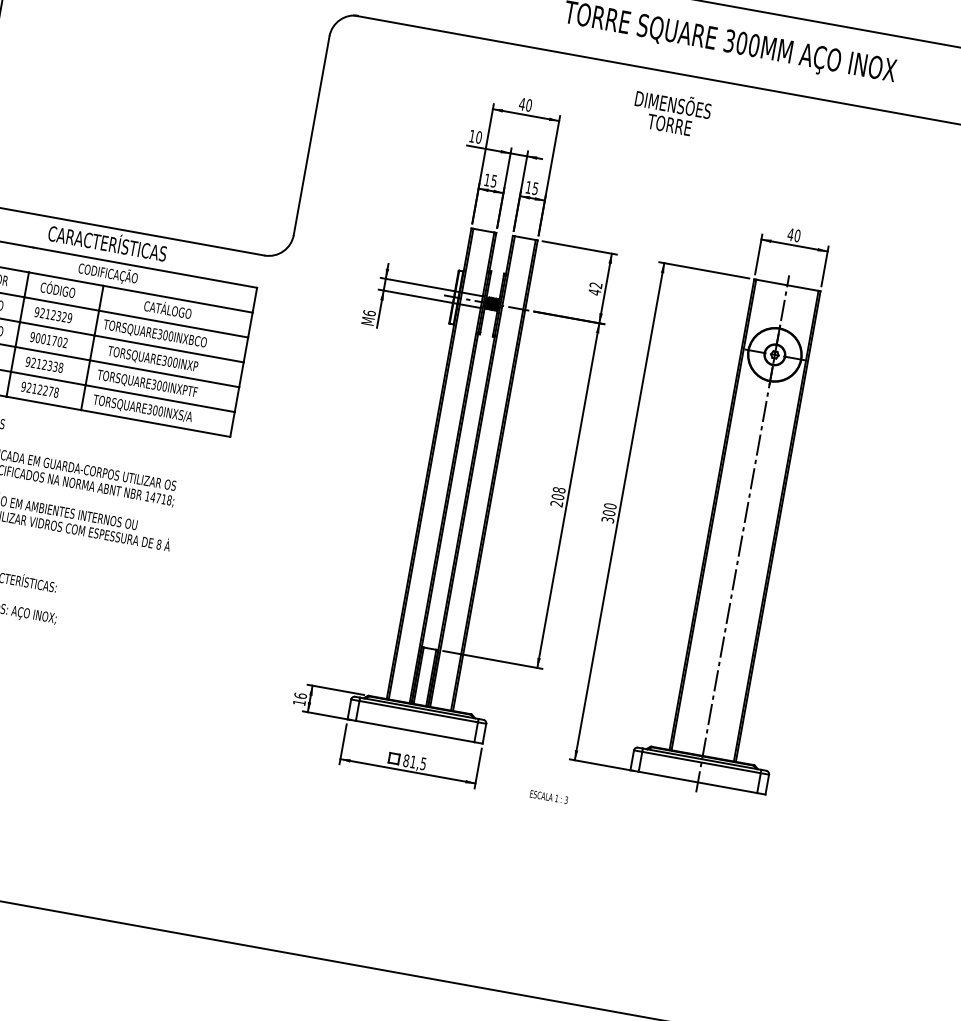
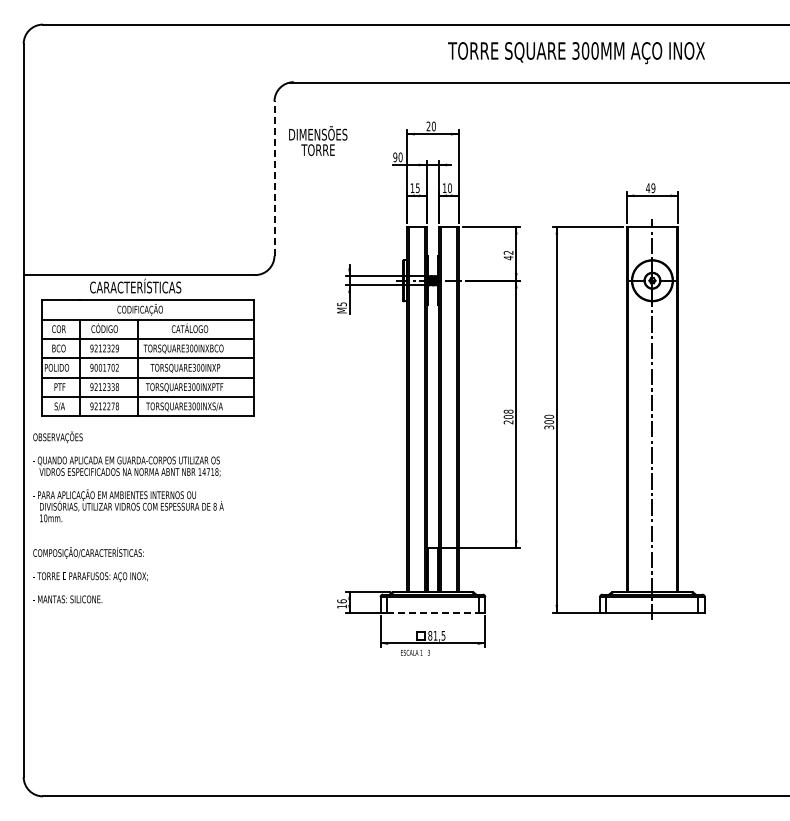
text: (522, 104) -> (428, 126), 40 -> 20
text: (672, 113) -> (318, 141), moved
line: (311, 135) -> (274, 178), solid -> dashed
text: (472, 136) -> (395, 157), 10 -> 90
text: (534, 188) -> (449, 188), 15 -> 10
text: (797, 236) -> (653, 188), 40 -> 49
text: (368, 313) -> (341, 304), M6 -> M5
line: (414, 731) -> (432, 612), solid -> dashed
text: (549, 796) -> (415, 652), moved

